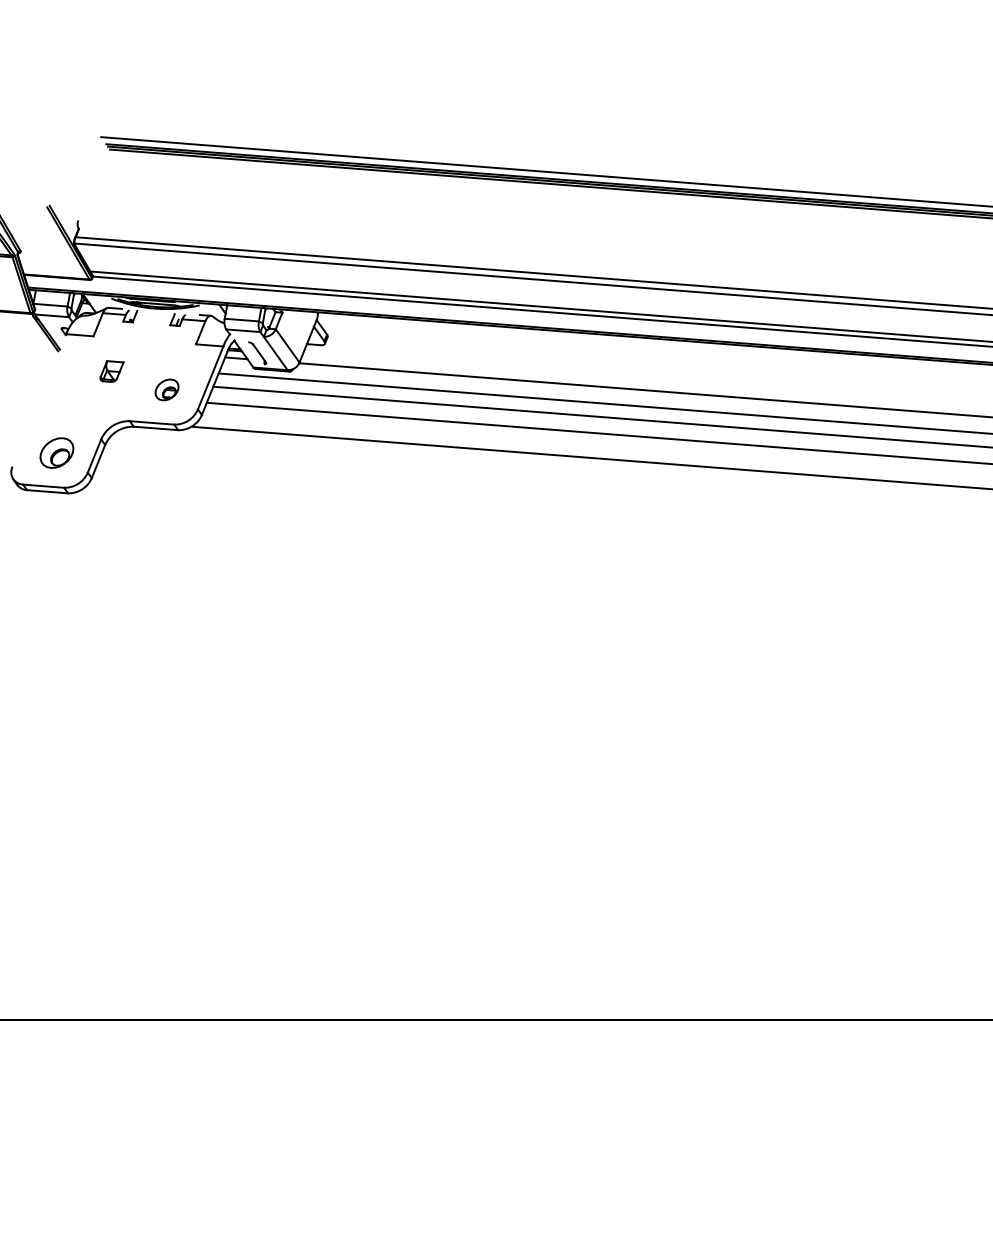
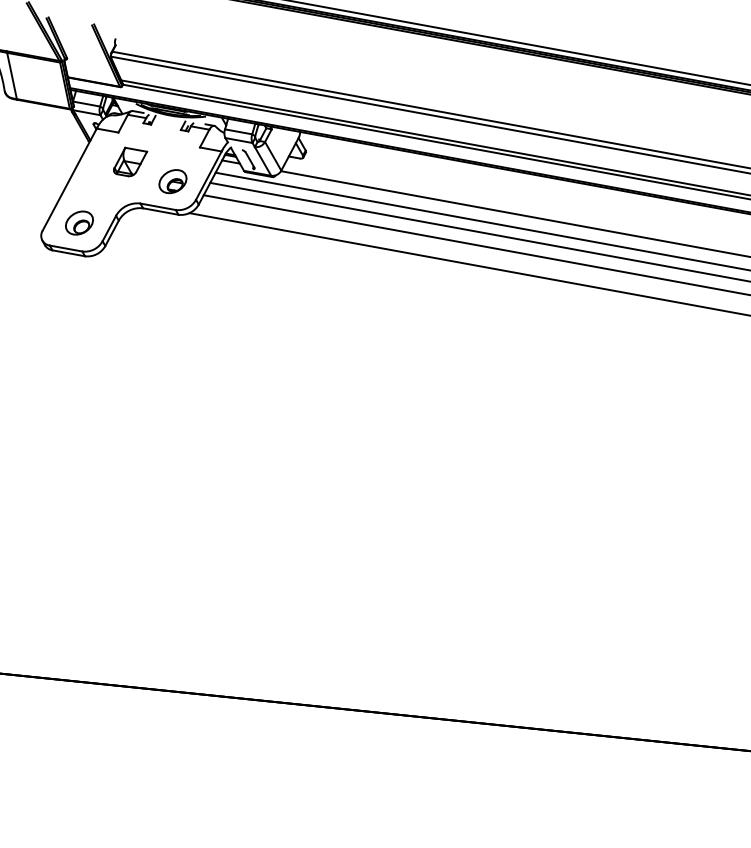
part: (111, 371) -> (129, 162), size x1.67
part: (166, 389) -> (172, 181), size x1.43
line: (39, 400) -> (69, 179), added

